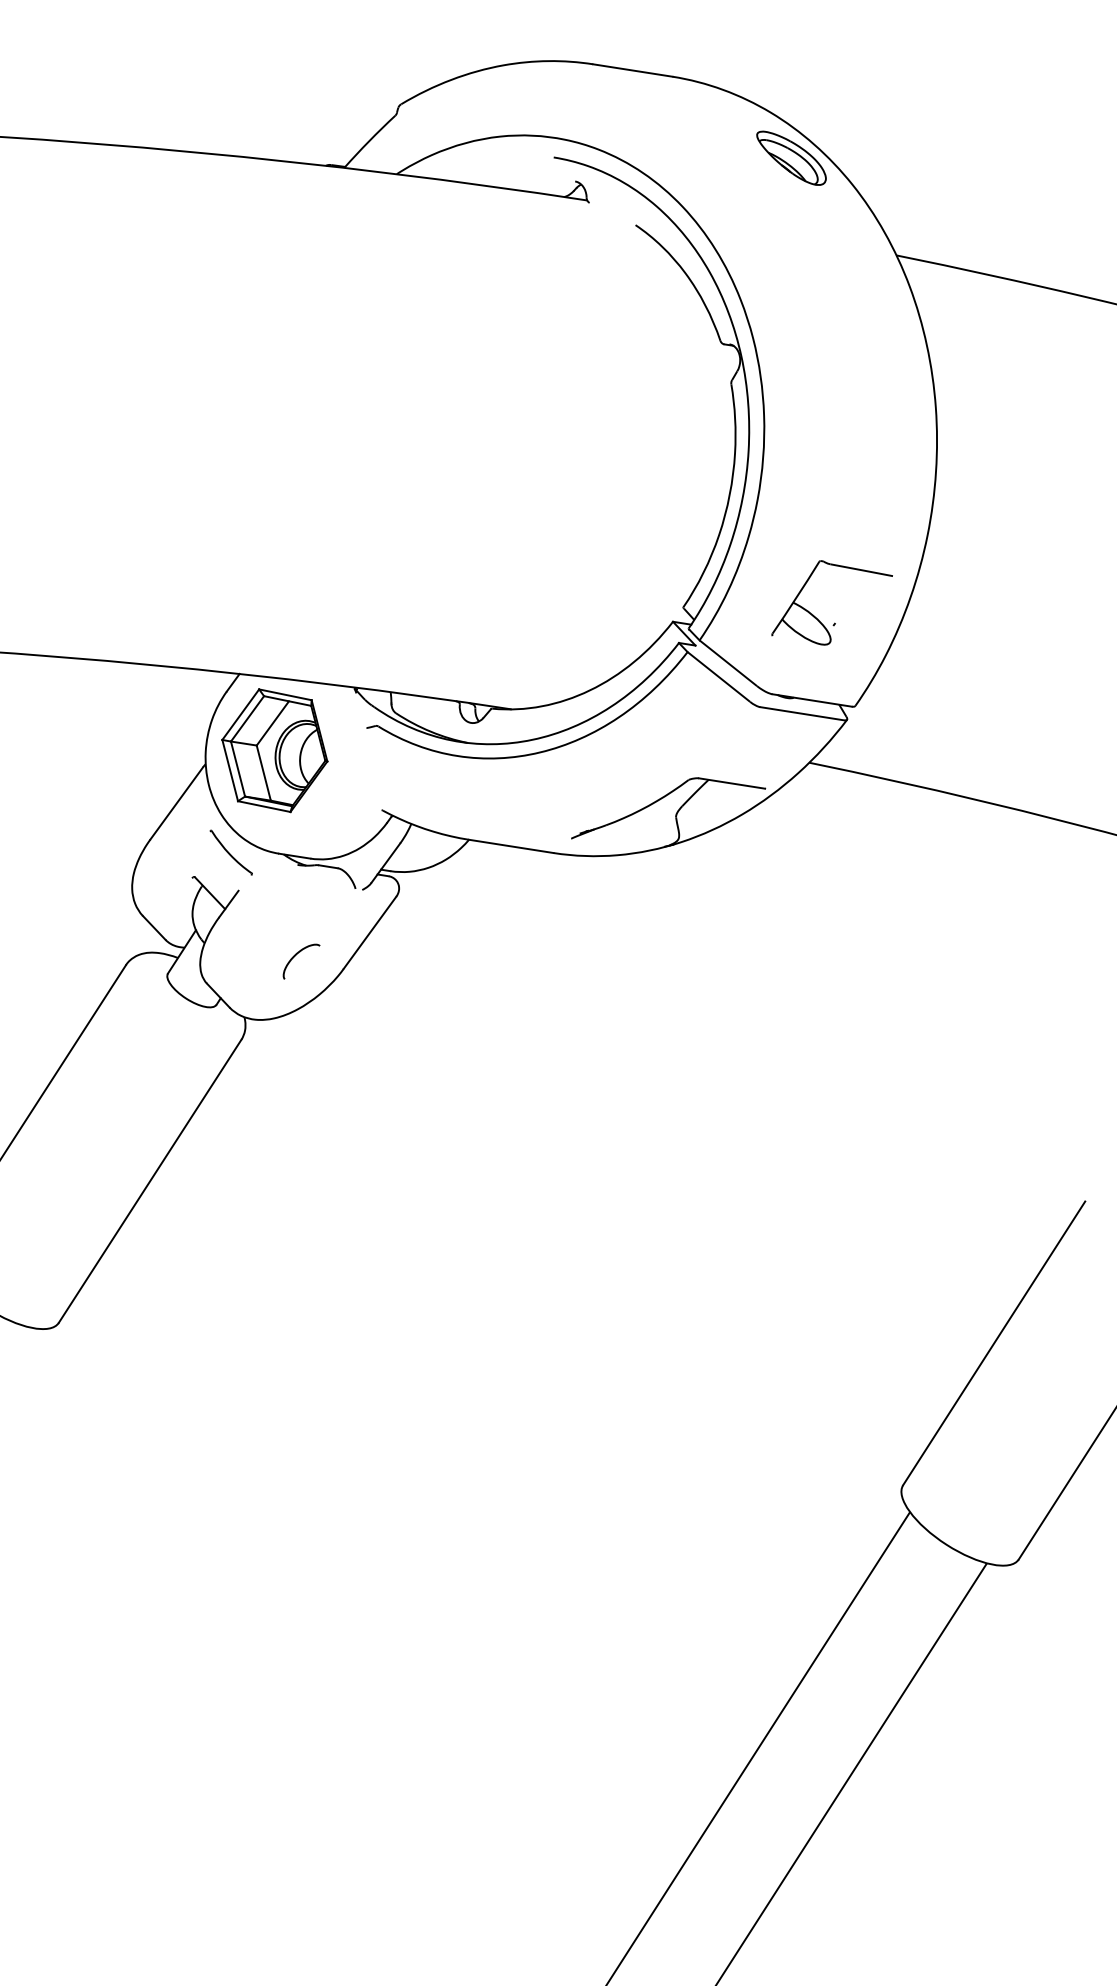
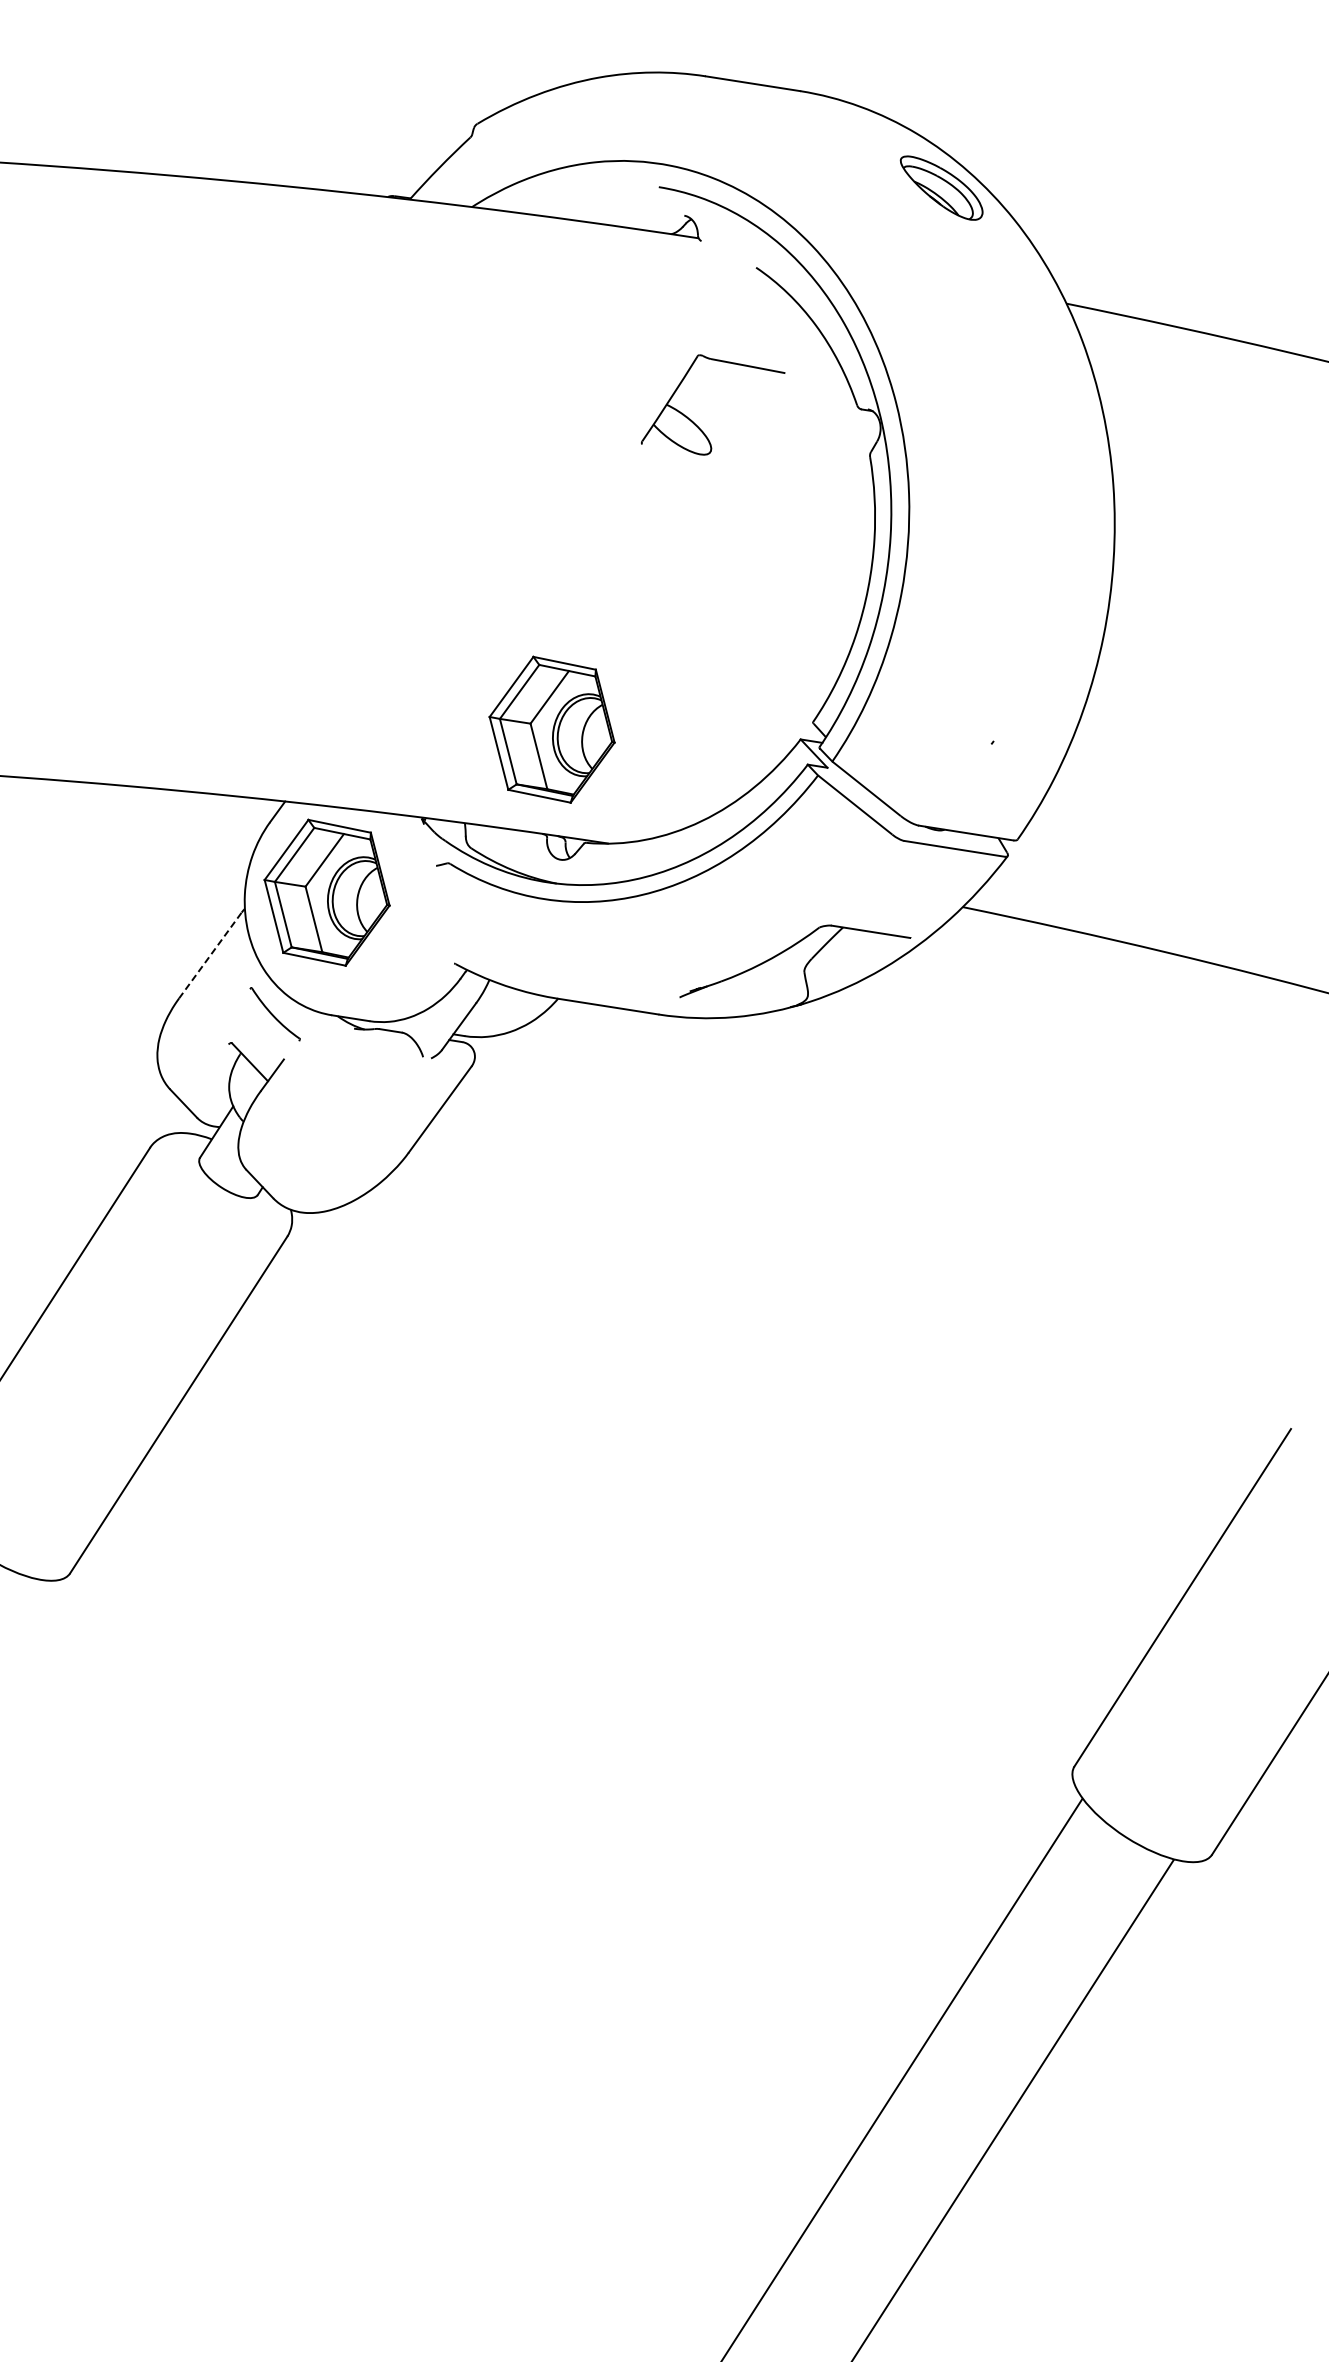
part: (463, 613) -> (551, 729), added
part: (816, 617) -> (694, 422), moved
line: (176, 803) -> (210, 955), solid -> dashed
curve: (296, 955) -> (352, 1136), removed

